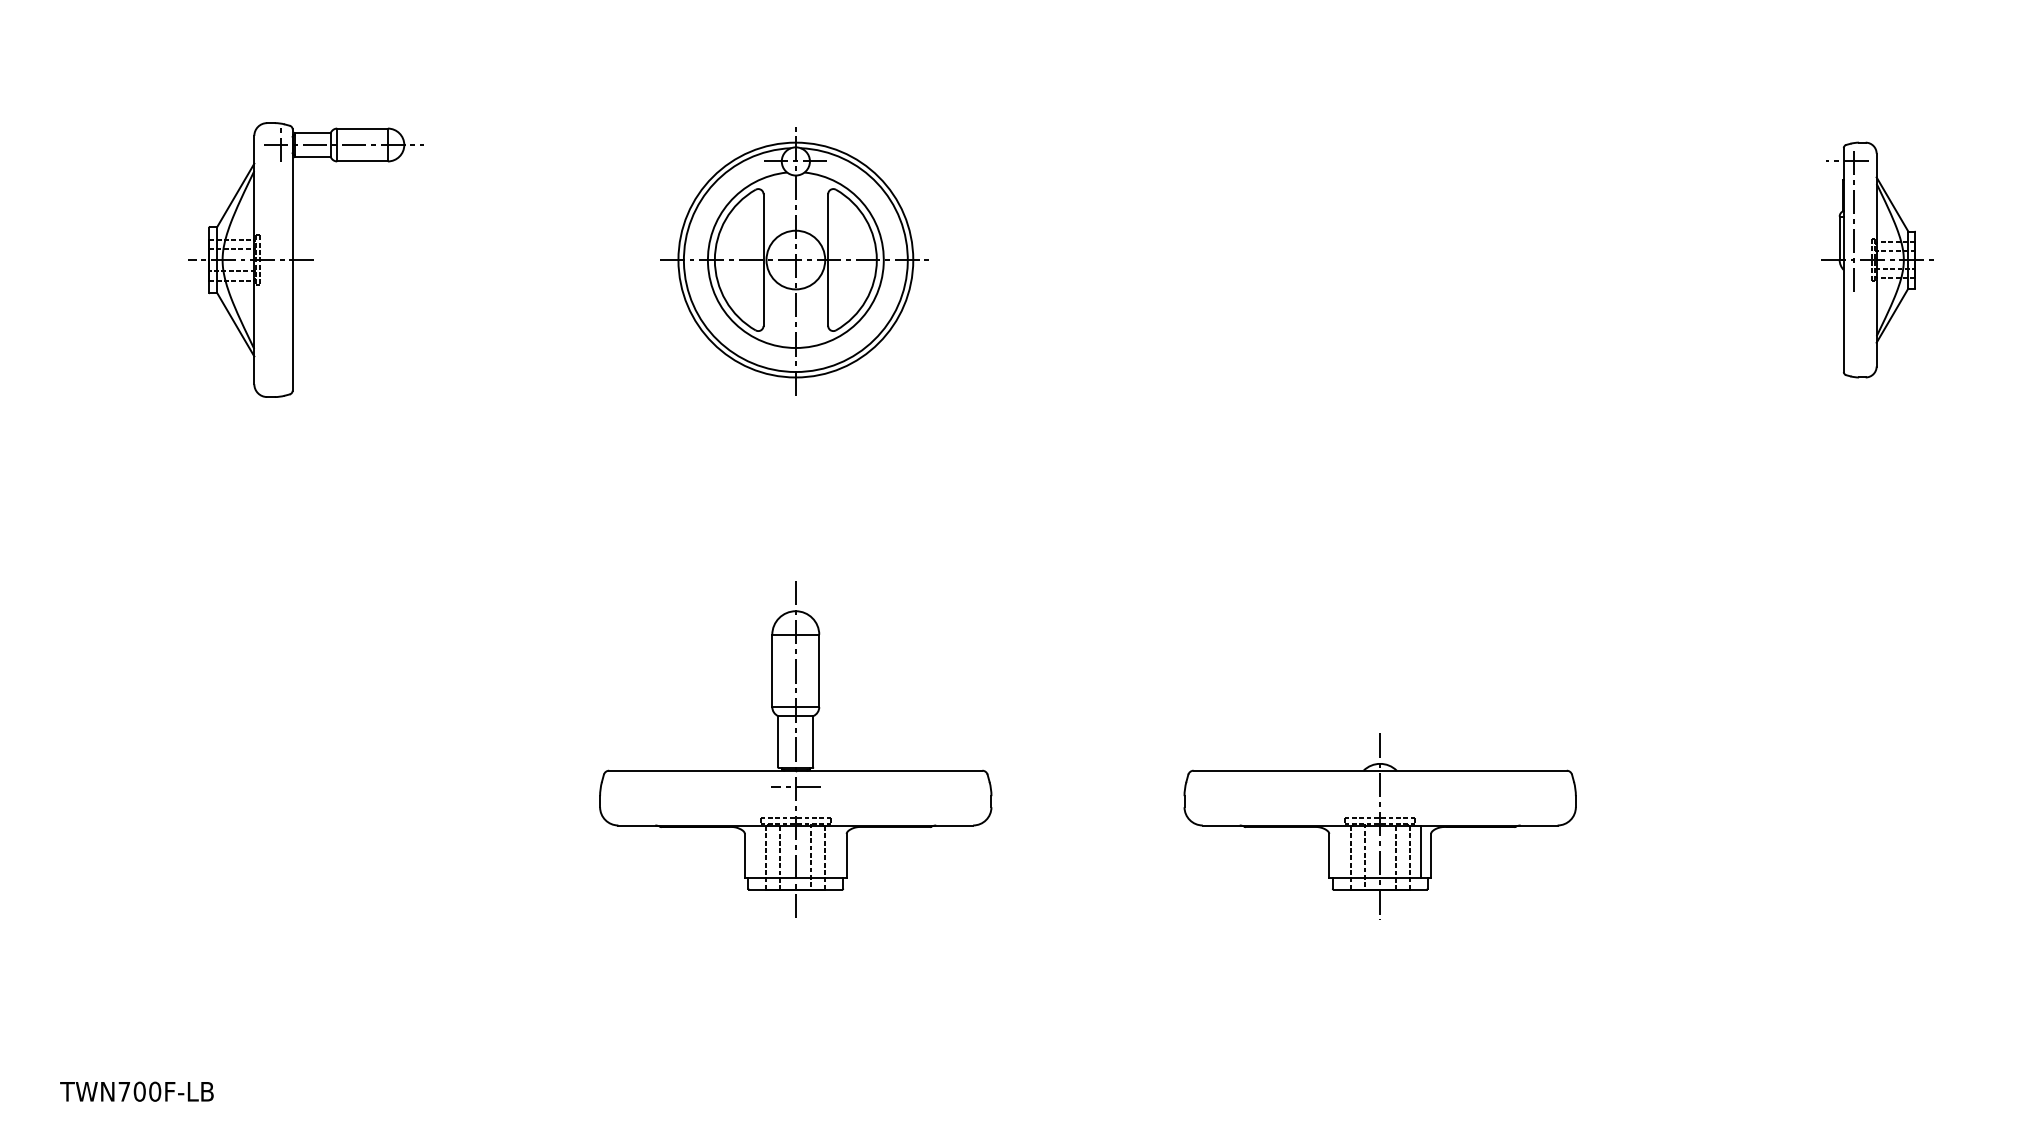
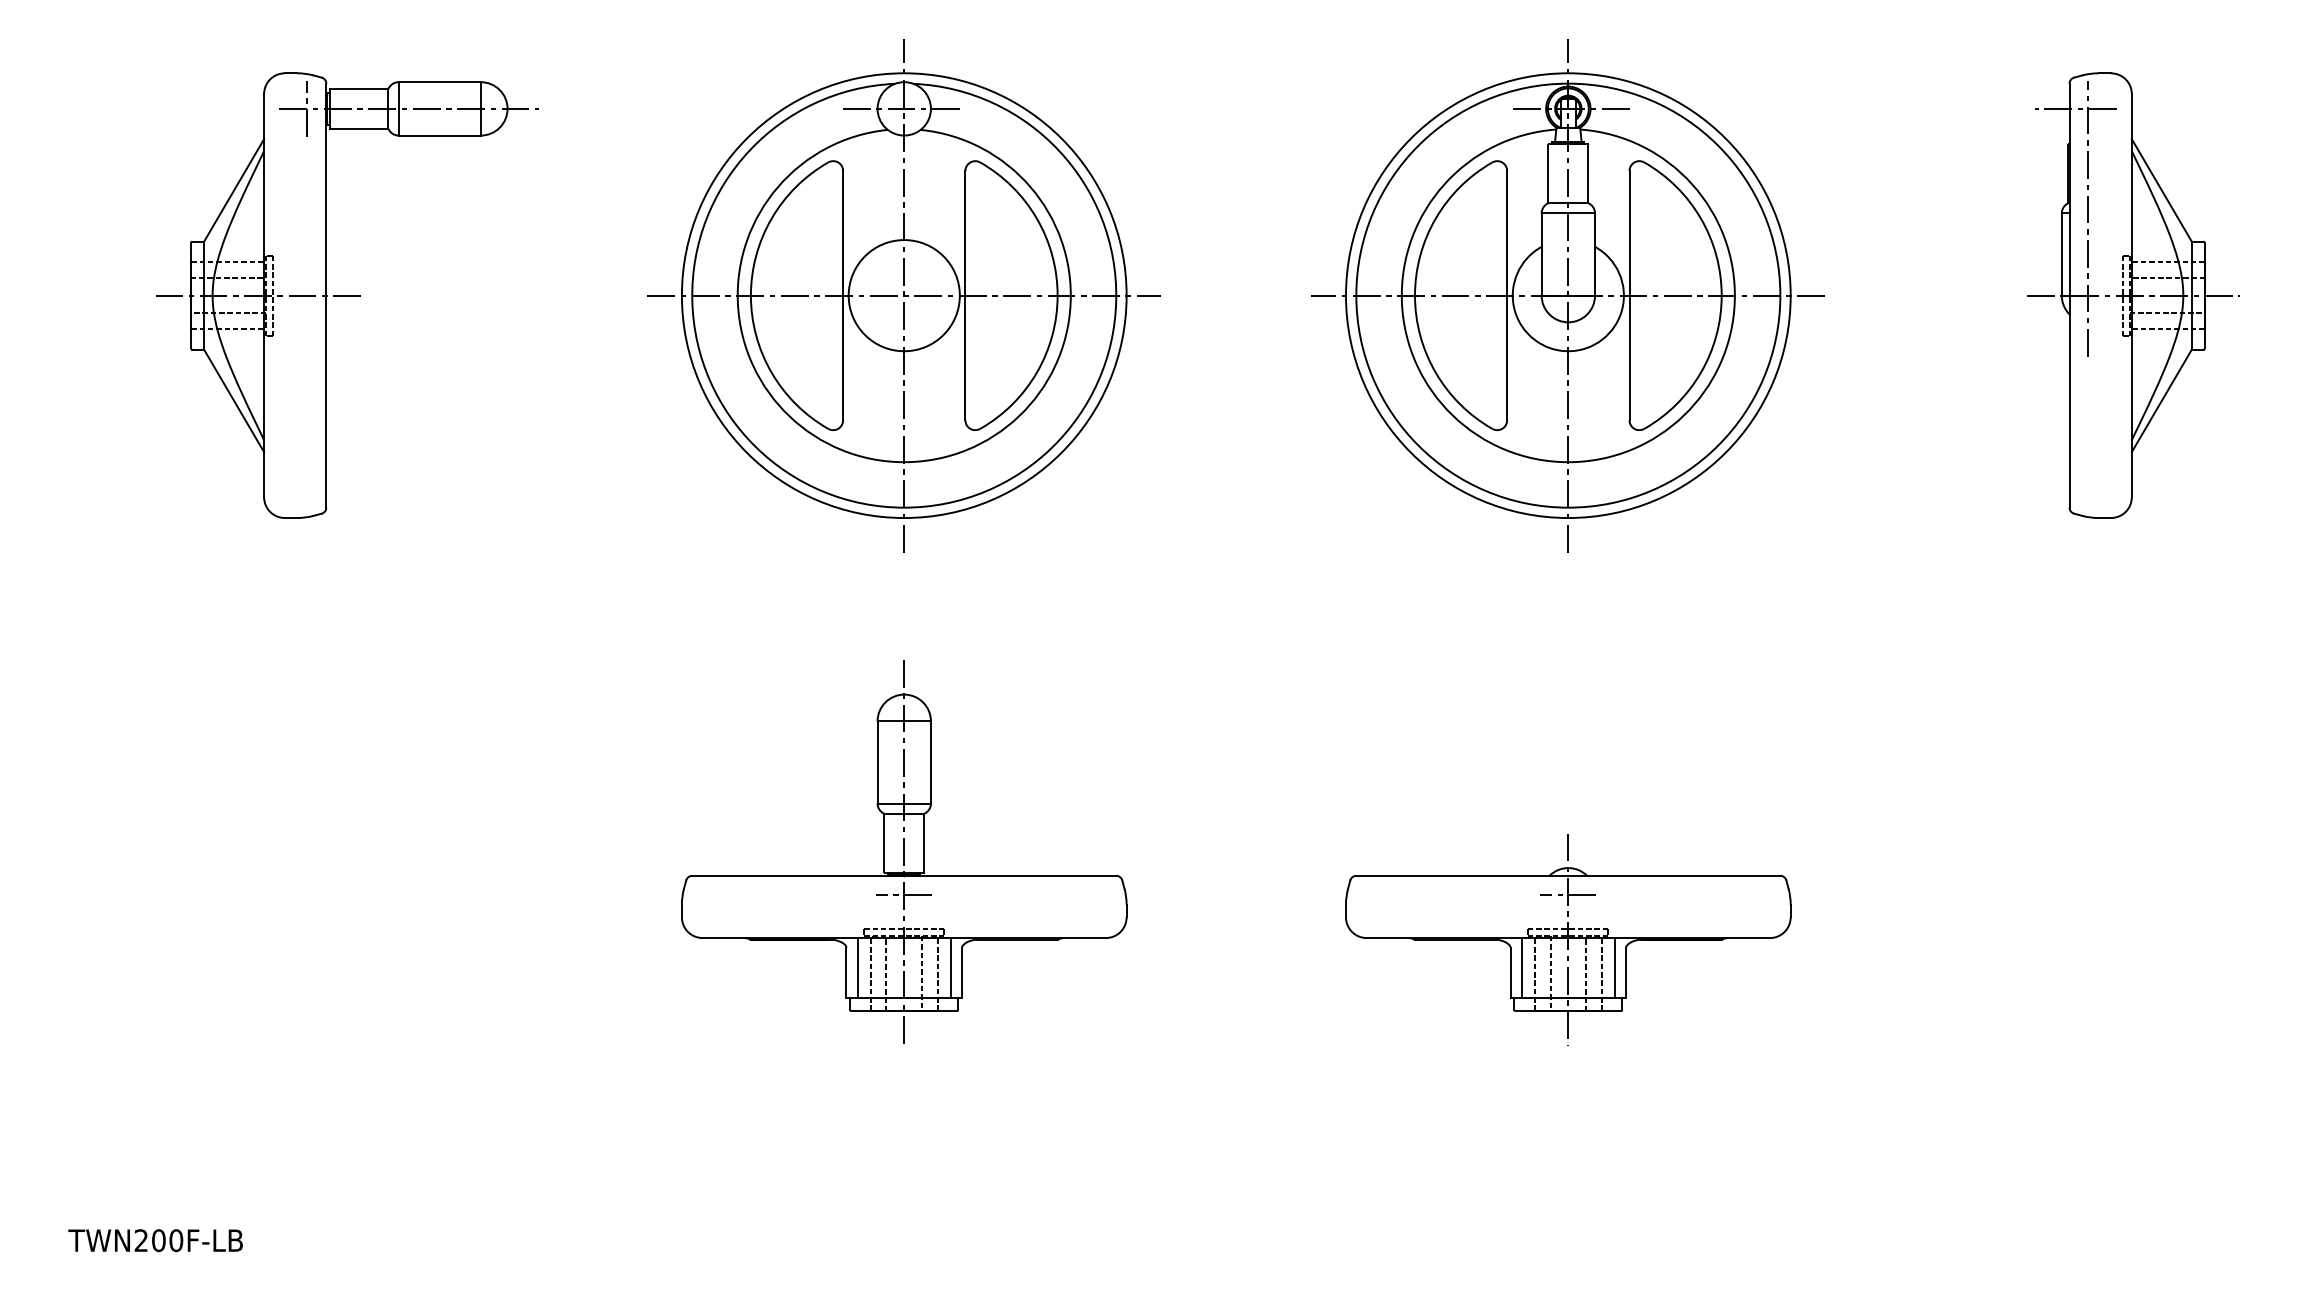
part: (305, 259) -> (347, 294), size x1.43
part: (795, 259) -> (903, 294), size x1.67
part: (1379, 259) -> (1567, 294), added
part: (1877, 259) -> (2133, 294), size x1.67
line: (1379, 787) -> (1567, 894), added
line: (754, 851) -> (857, 967), added
line: (836, 851) -> (950, 967), added
line: (1339, 851) -> (1522, 967), added
text: (124, 1091) -> (141, 1240), TWN700F-LB -> TWN200F-LB

